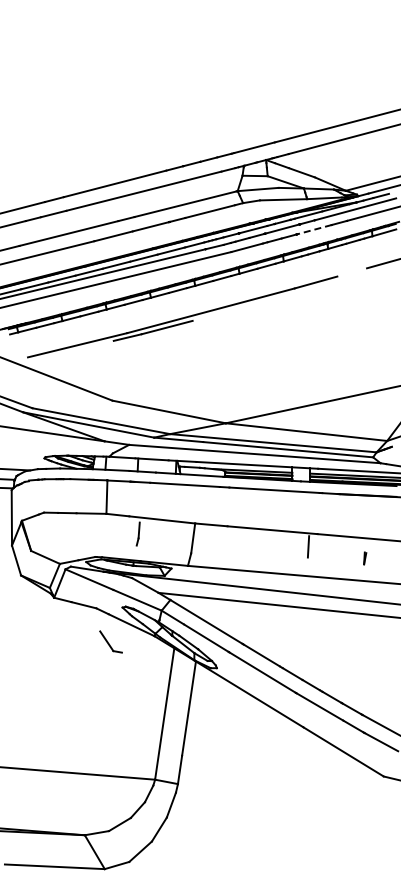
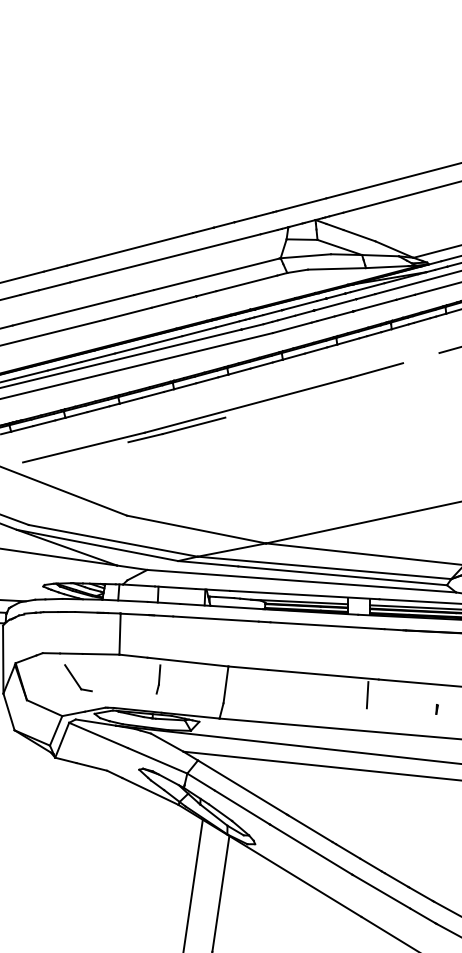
line: (314, 229) -> (374, 305), dashed -> solid
part: (364, 558) -> (436, 709), size x0.62
part: (110, 641) -> (77, 677), moved

